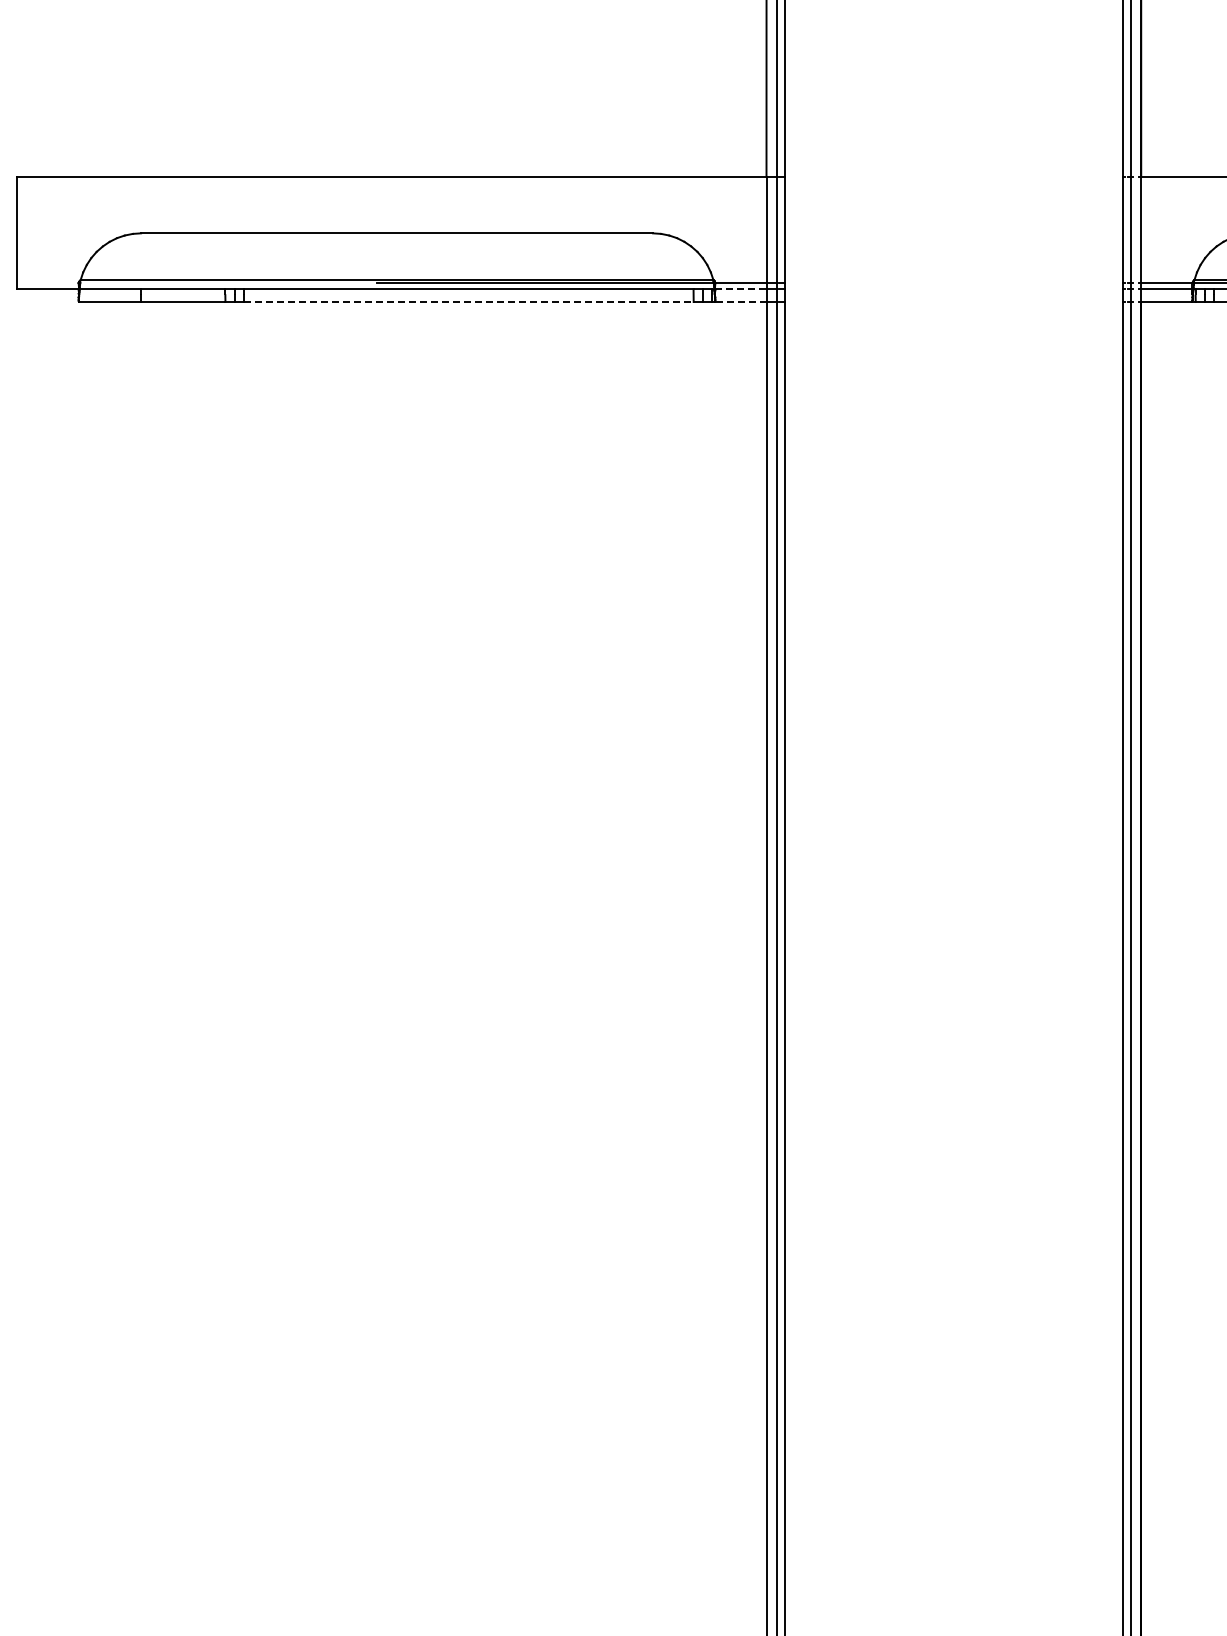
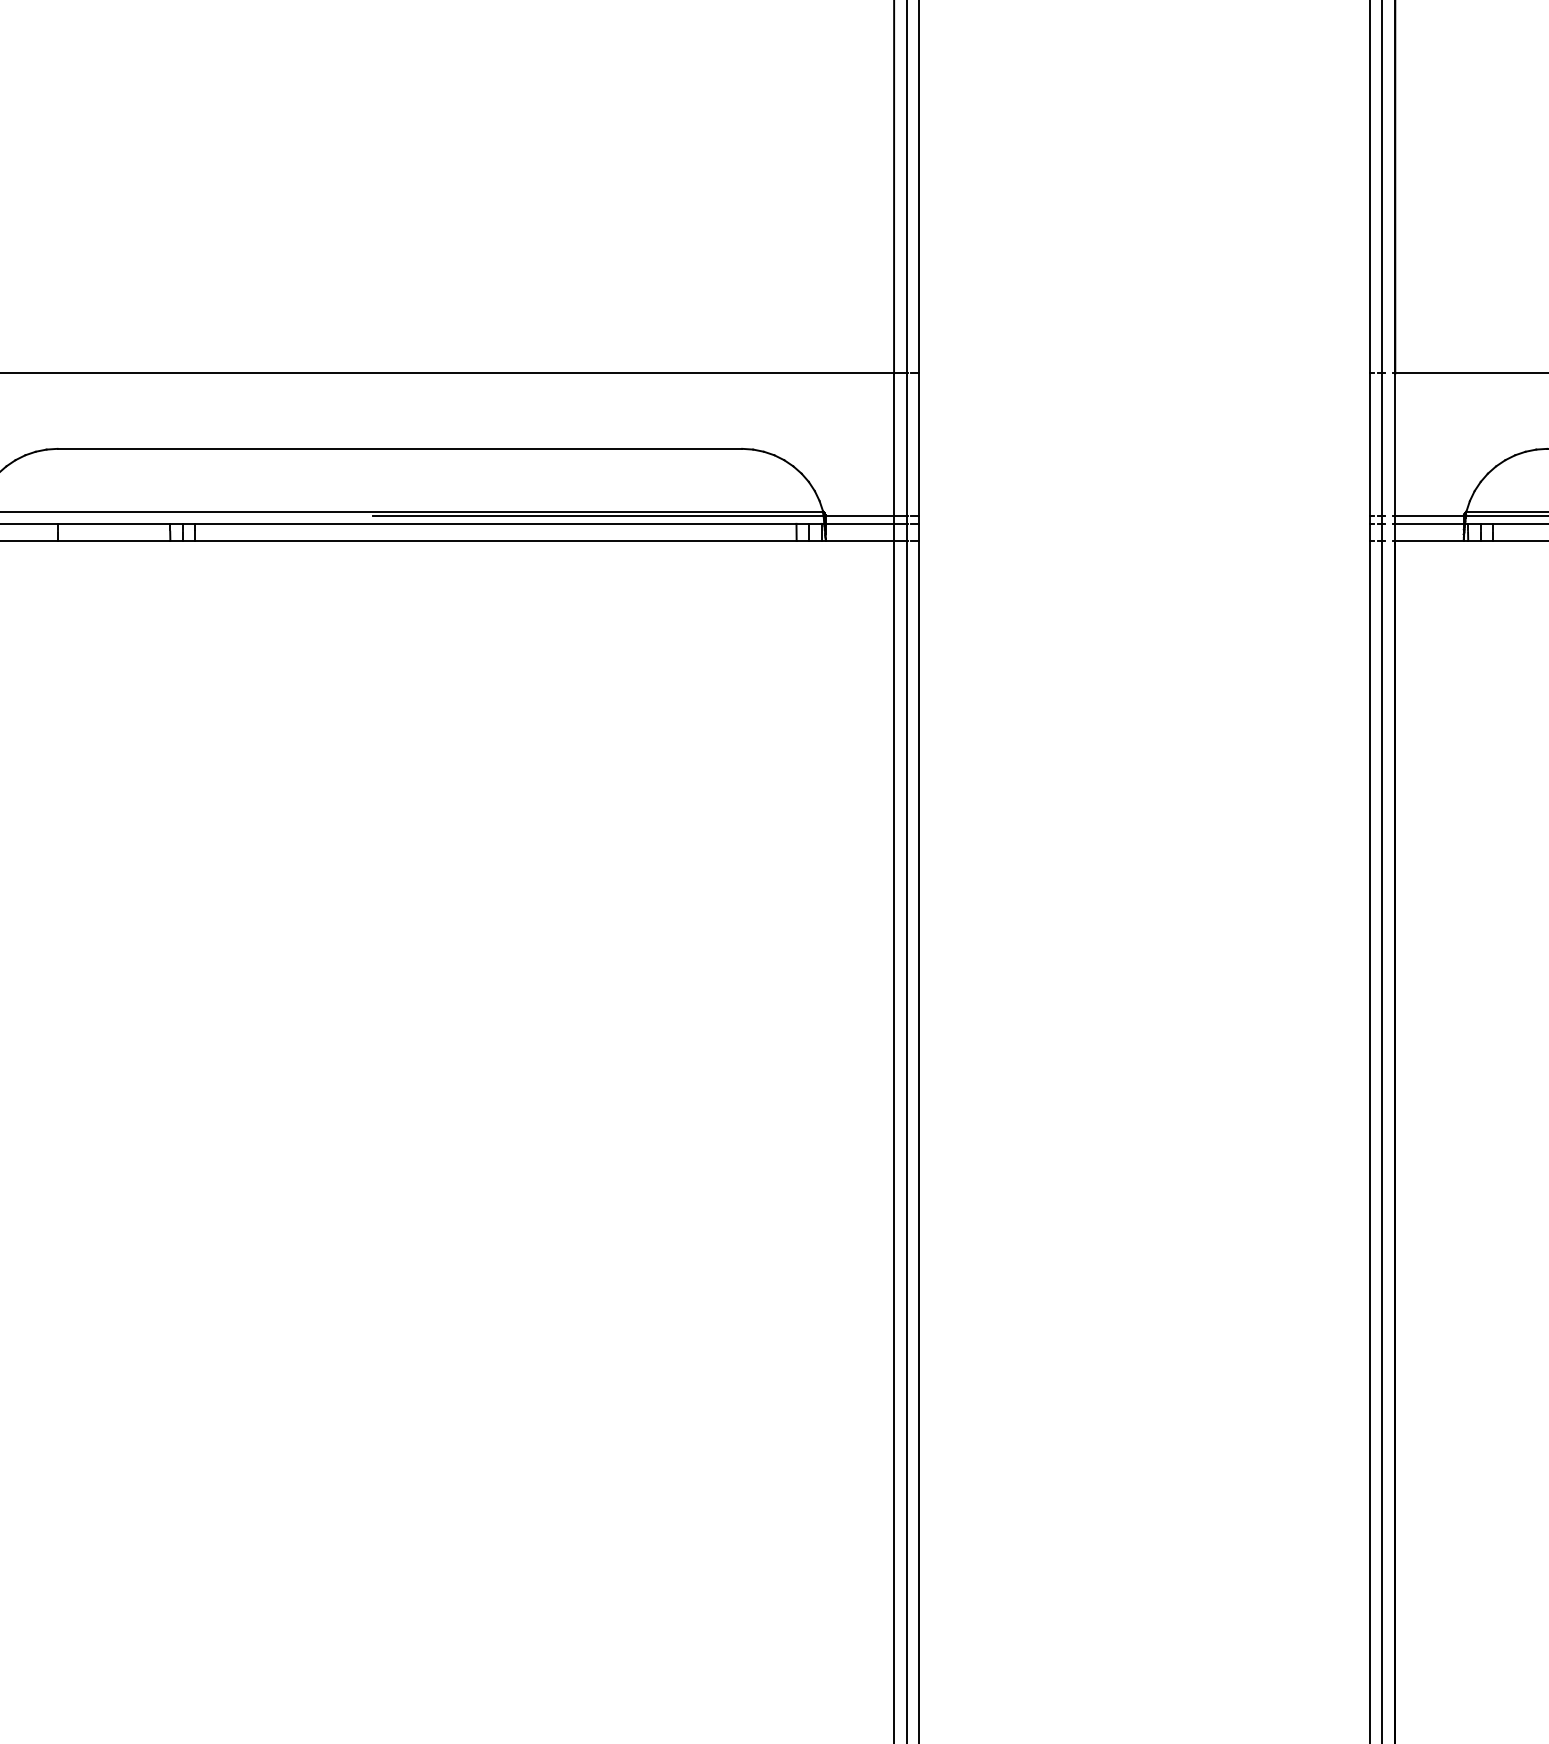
line: (740, 289) -> (859, 523), dashed -> solid
line: (468, 302) -> (495, 541), dashed -> solid
line: (740, 302) -> (859, 541), dashed -> solid

